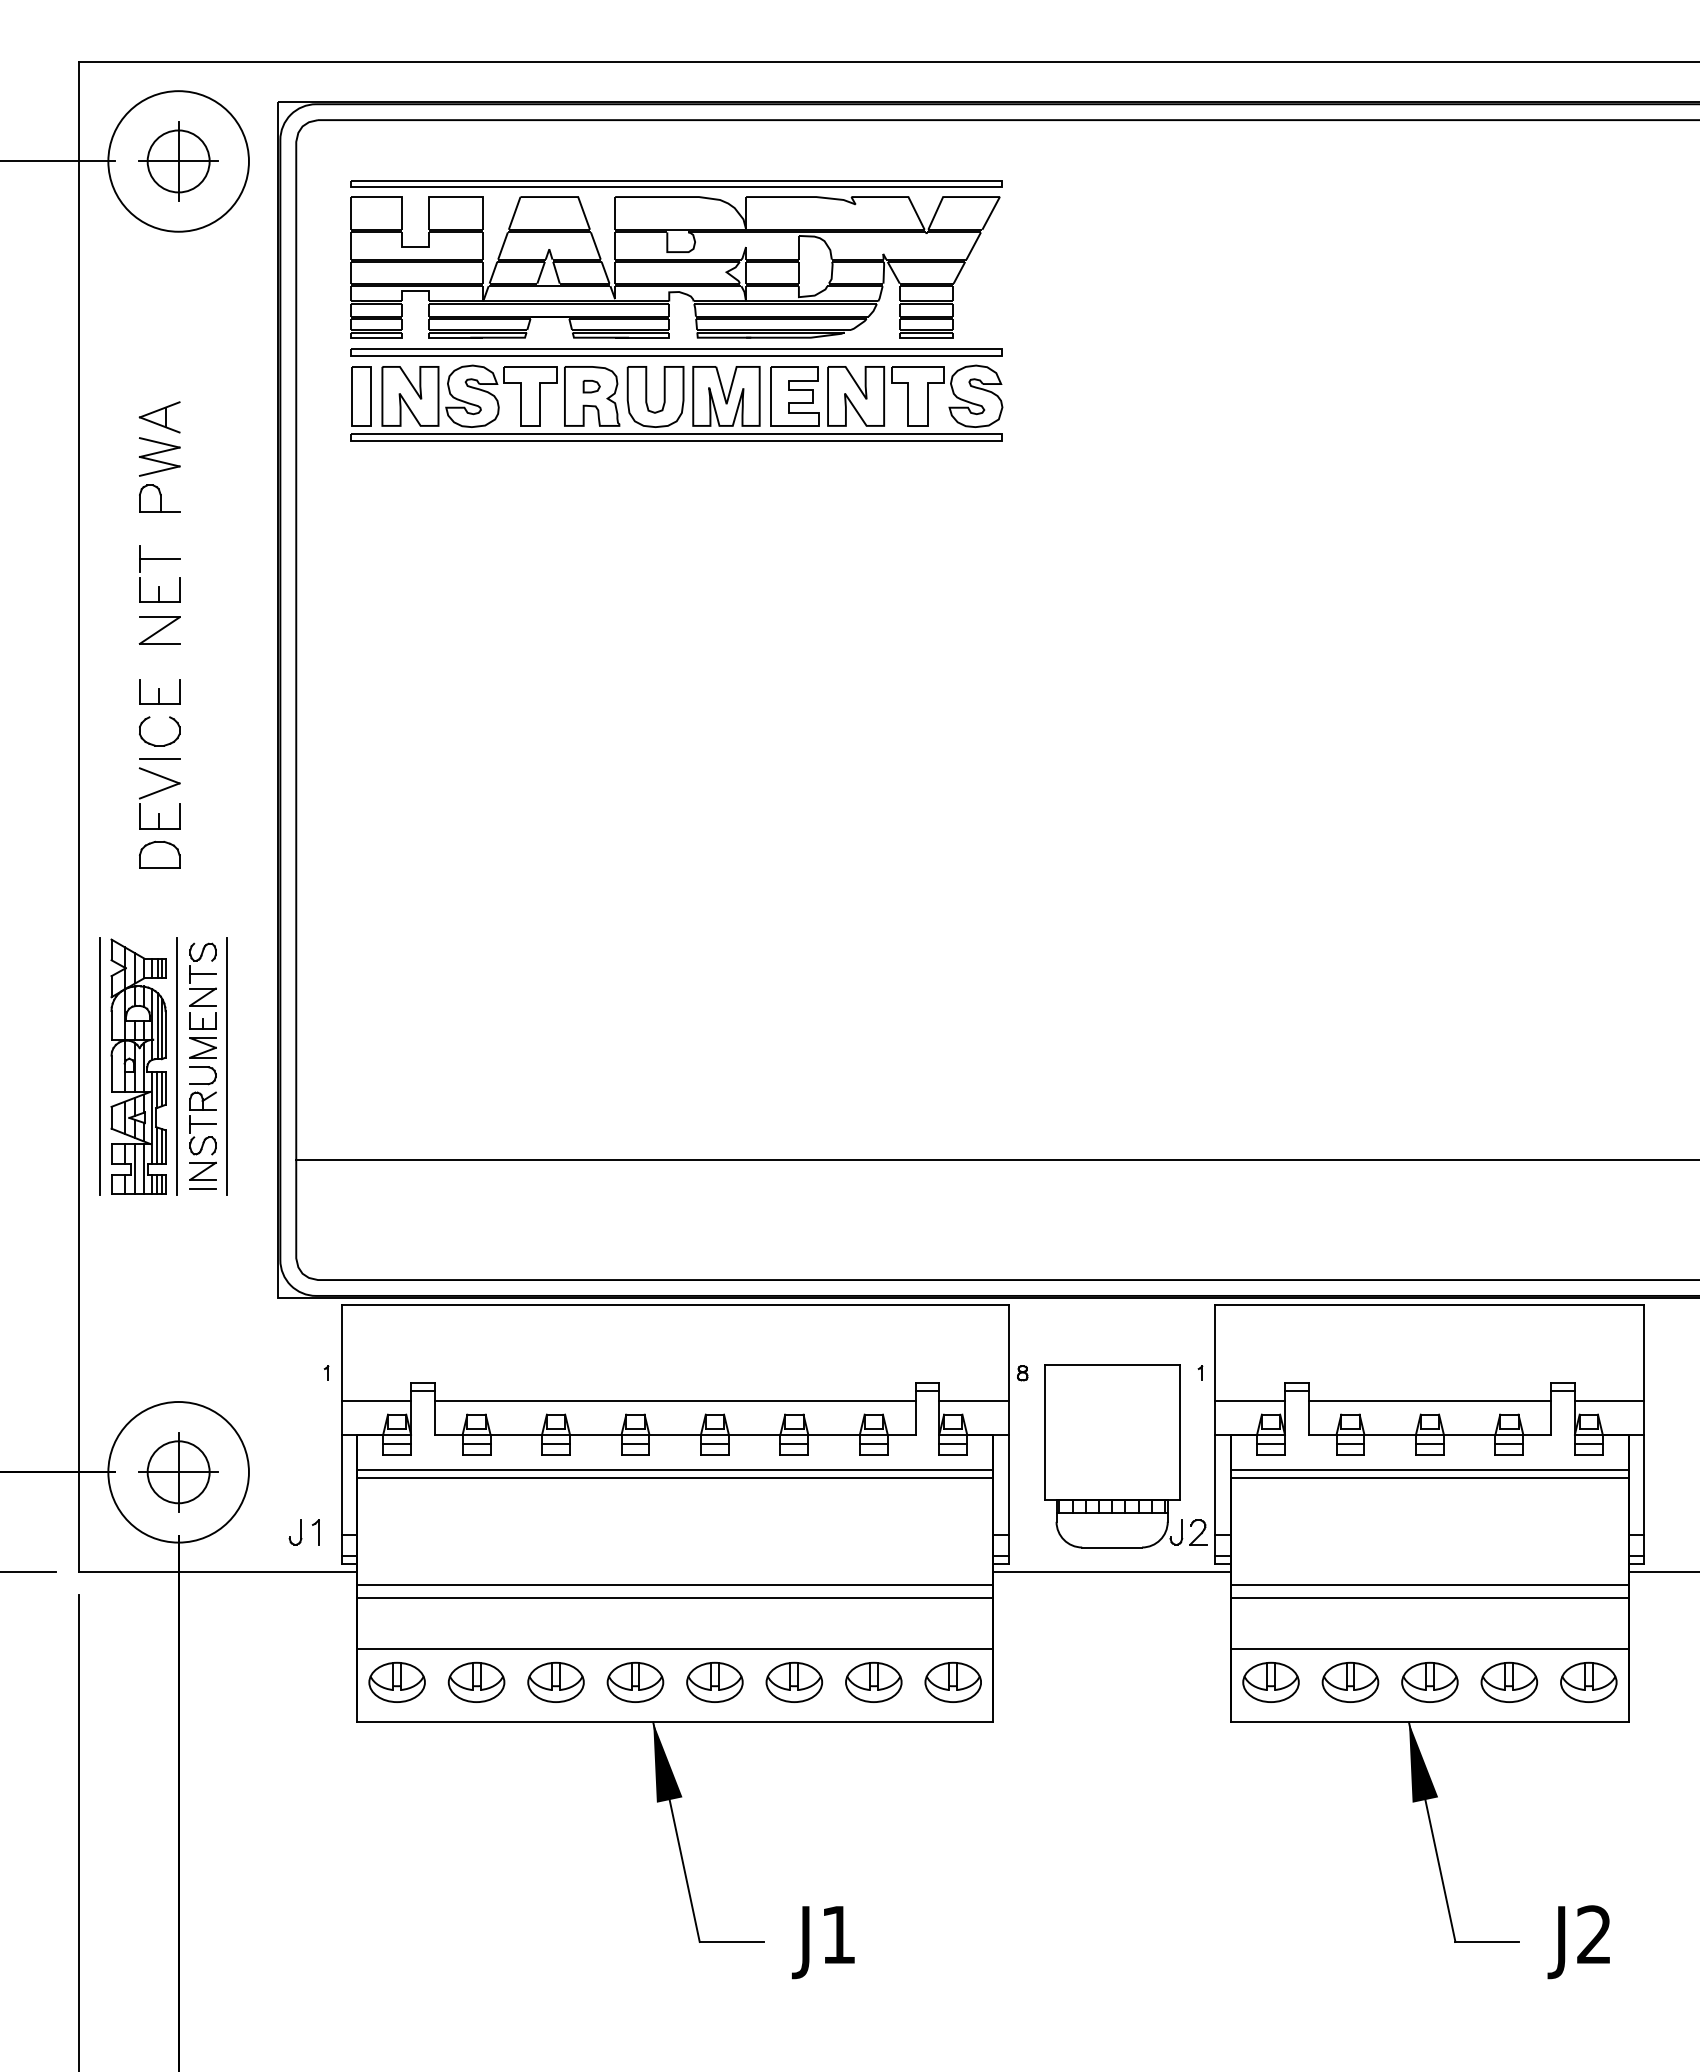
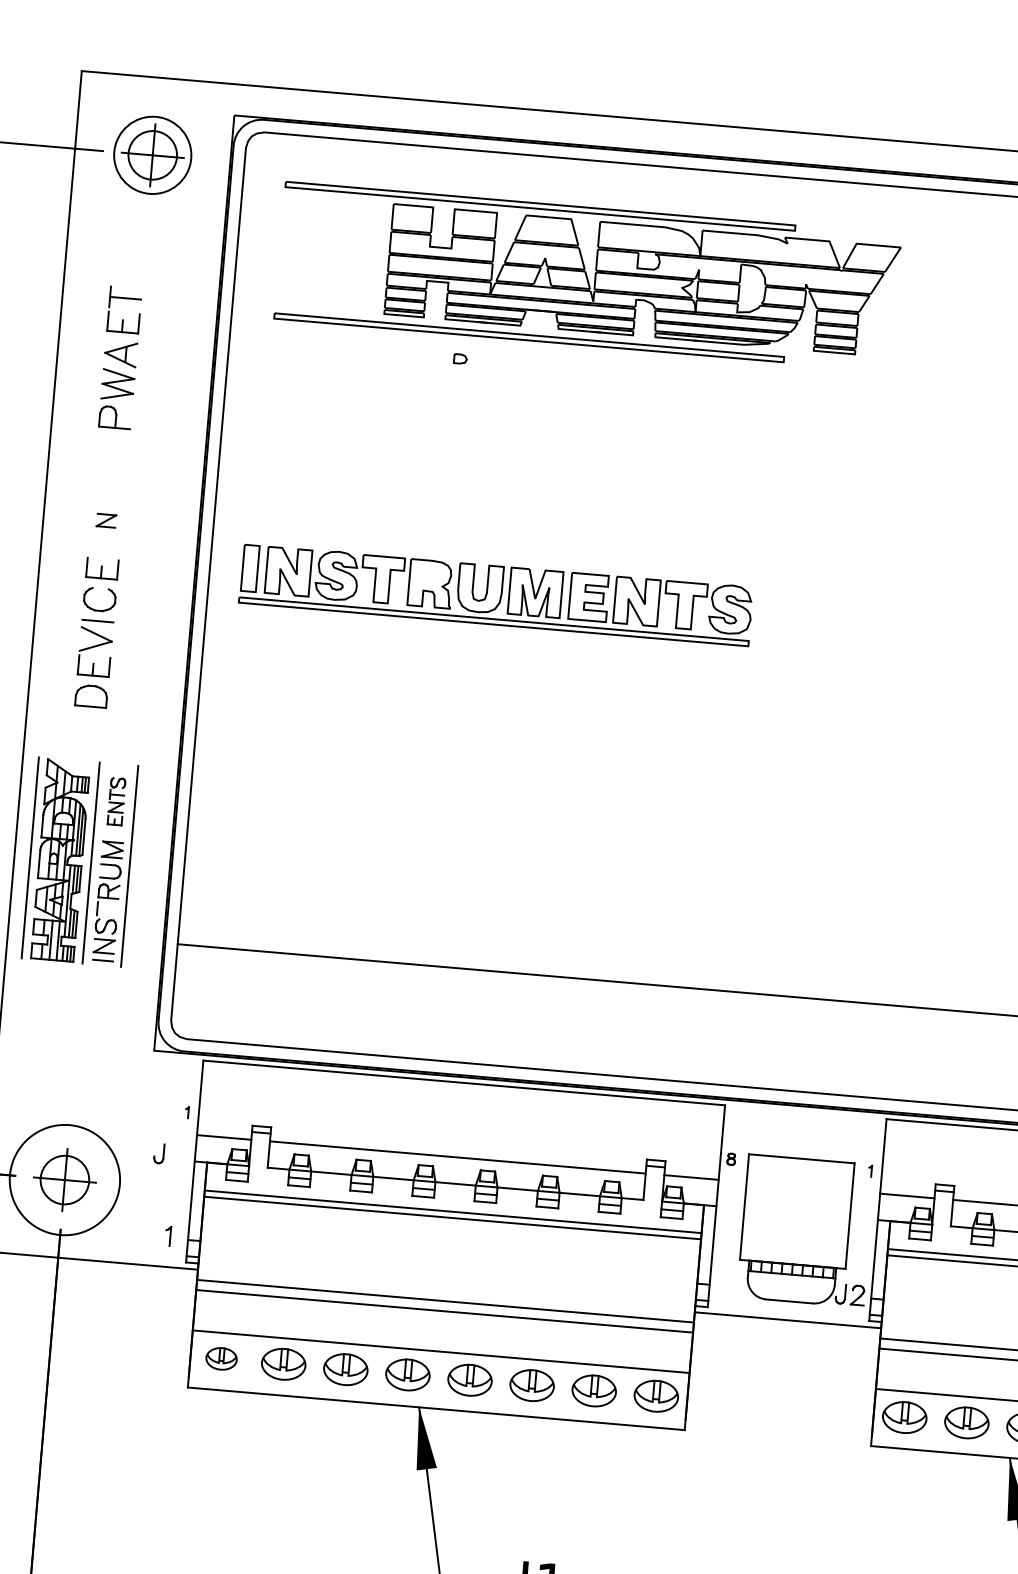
circle: (178, 161) -> (152, 155), size x0.7
part: (675, 267) -> (642, 280), moved
part: (676, 402) -> (496, 594), moved
part: (159, 586) -> (123, 319), moved
part: (159, 630) -> (106, 520), size x0.6
part: (202, 985) -> (116, 801), size x0.7
line: (202, 1124) -> (106, 909), removed
part: (295, 1532) -> (159, 1153), moved
part: (396, 1681) -> (221, 1358), size x0.7

